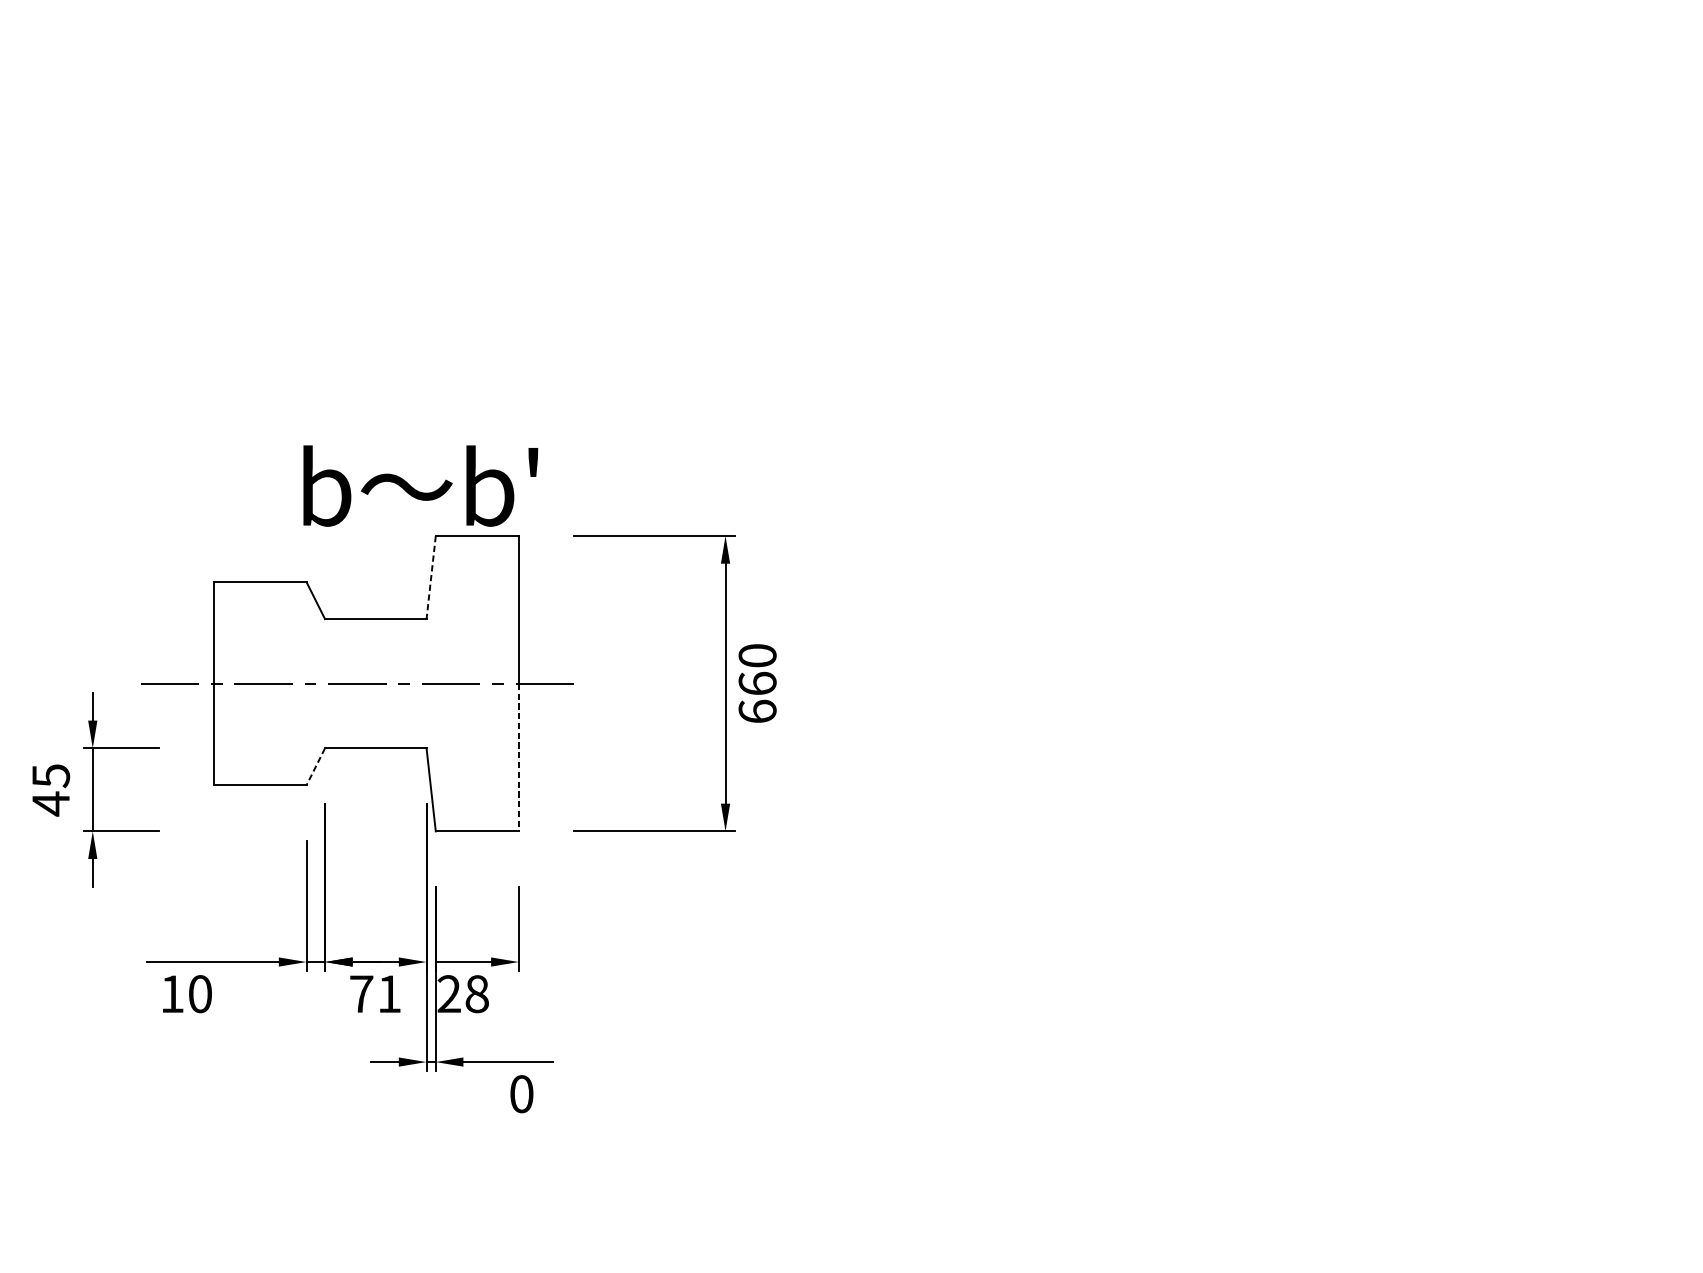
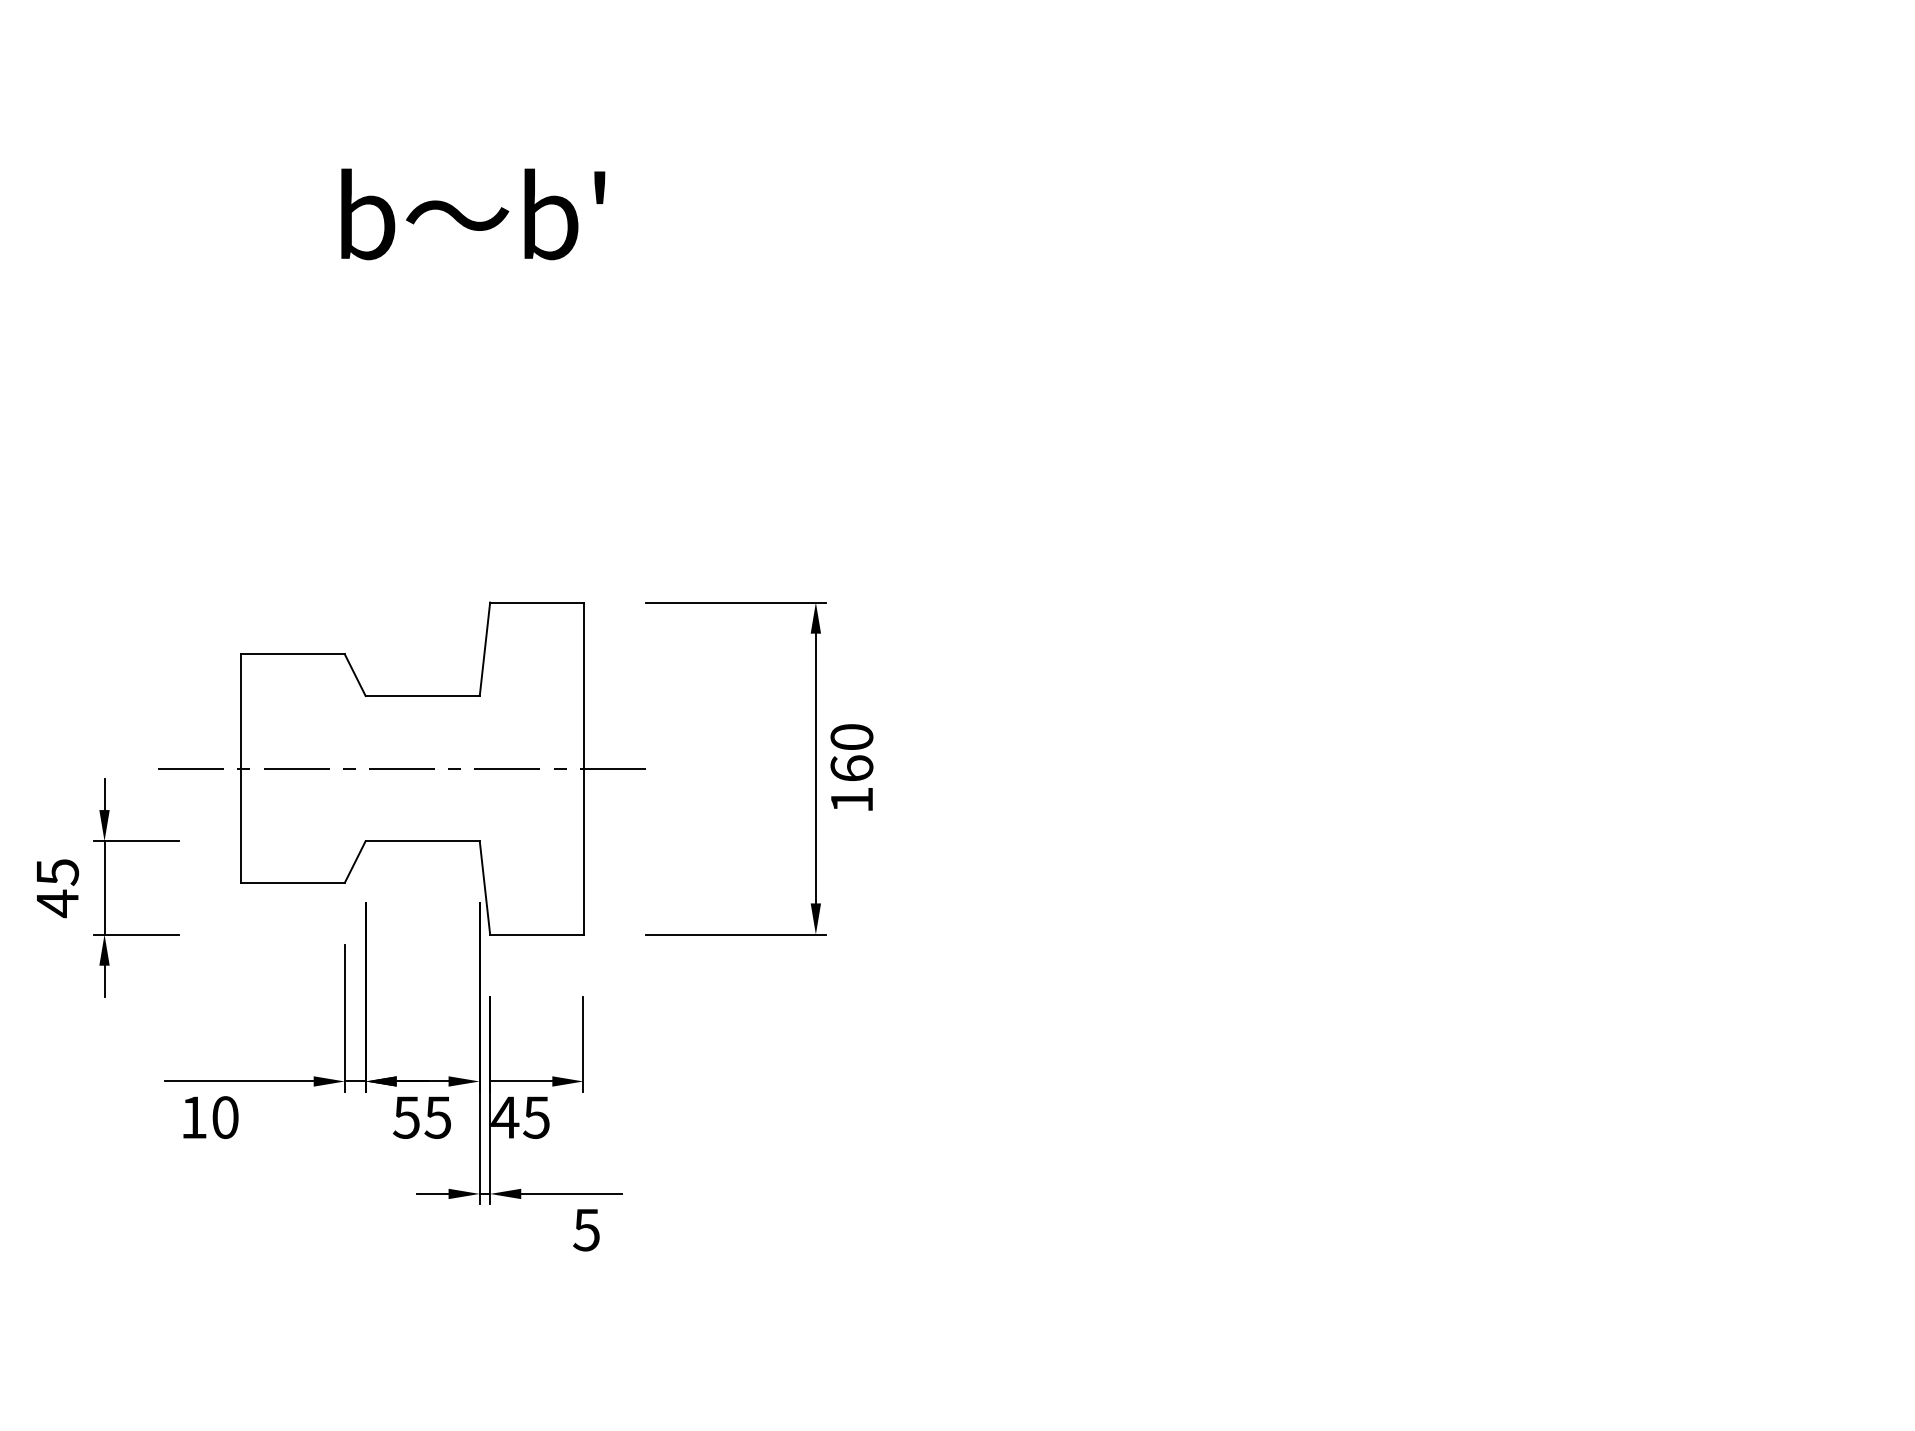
text: (420, 486) -> (473, 214), moved
line: (430, 577) -> (484, 649), dashed -> solid
text: (757, 711) -> (851, 799), 660 -> 160
line: (518, 758) -> (583, 852), dashed -> solid
line: (316, 767) -> (355, 862), dashed -> solid
text: (374, 994) -> (421, 1117), 71 -> 55
text: (462, 994) -> (520, 1117), 28 -> 45
text: (521, 1093) -> (586, 1229), 0 -> 5

